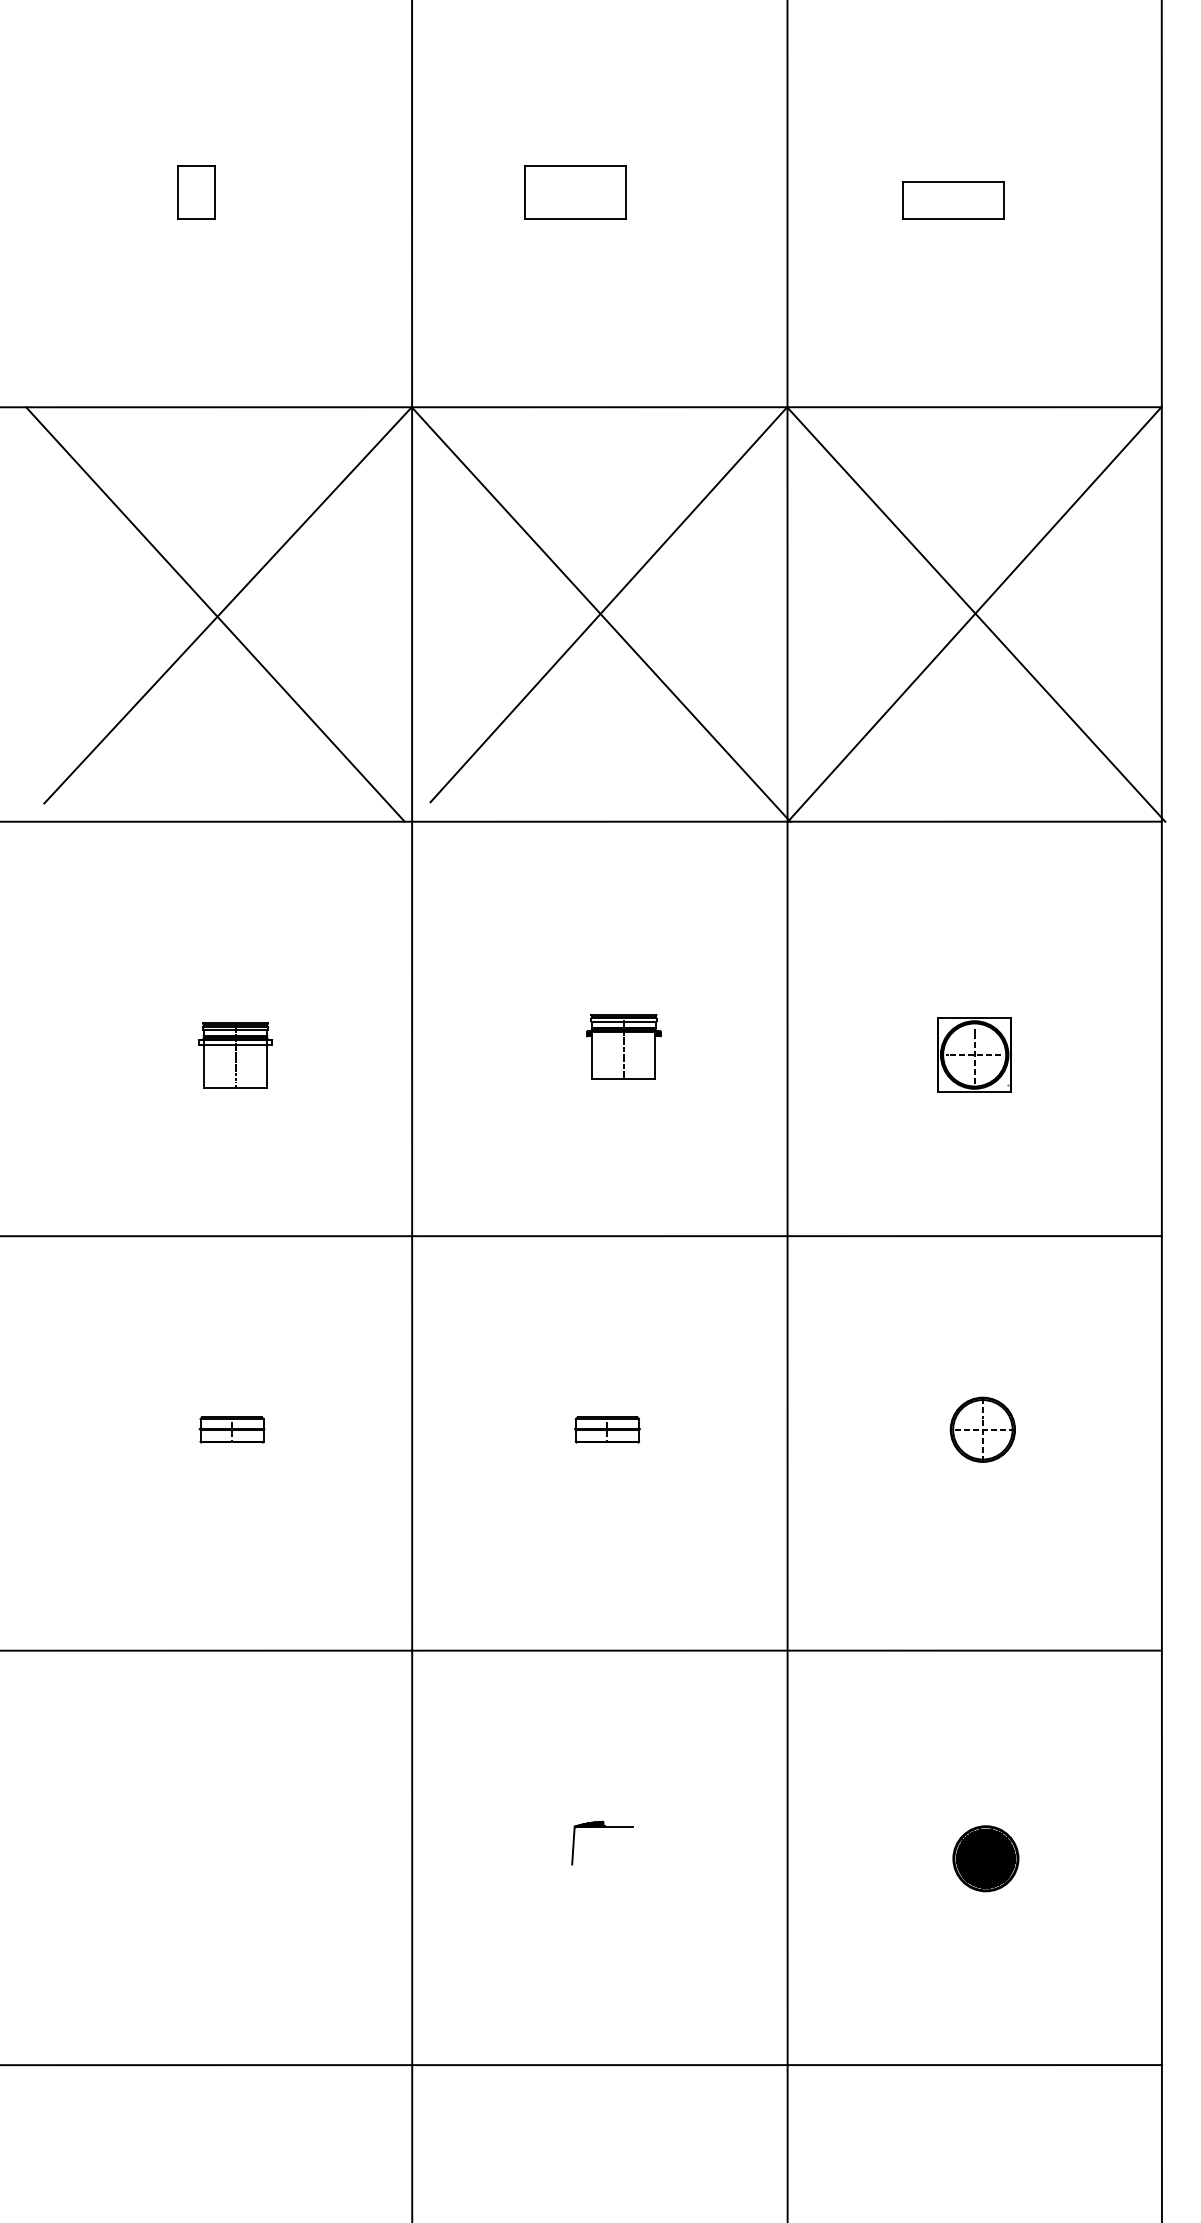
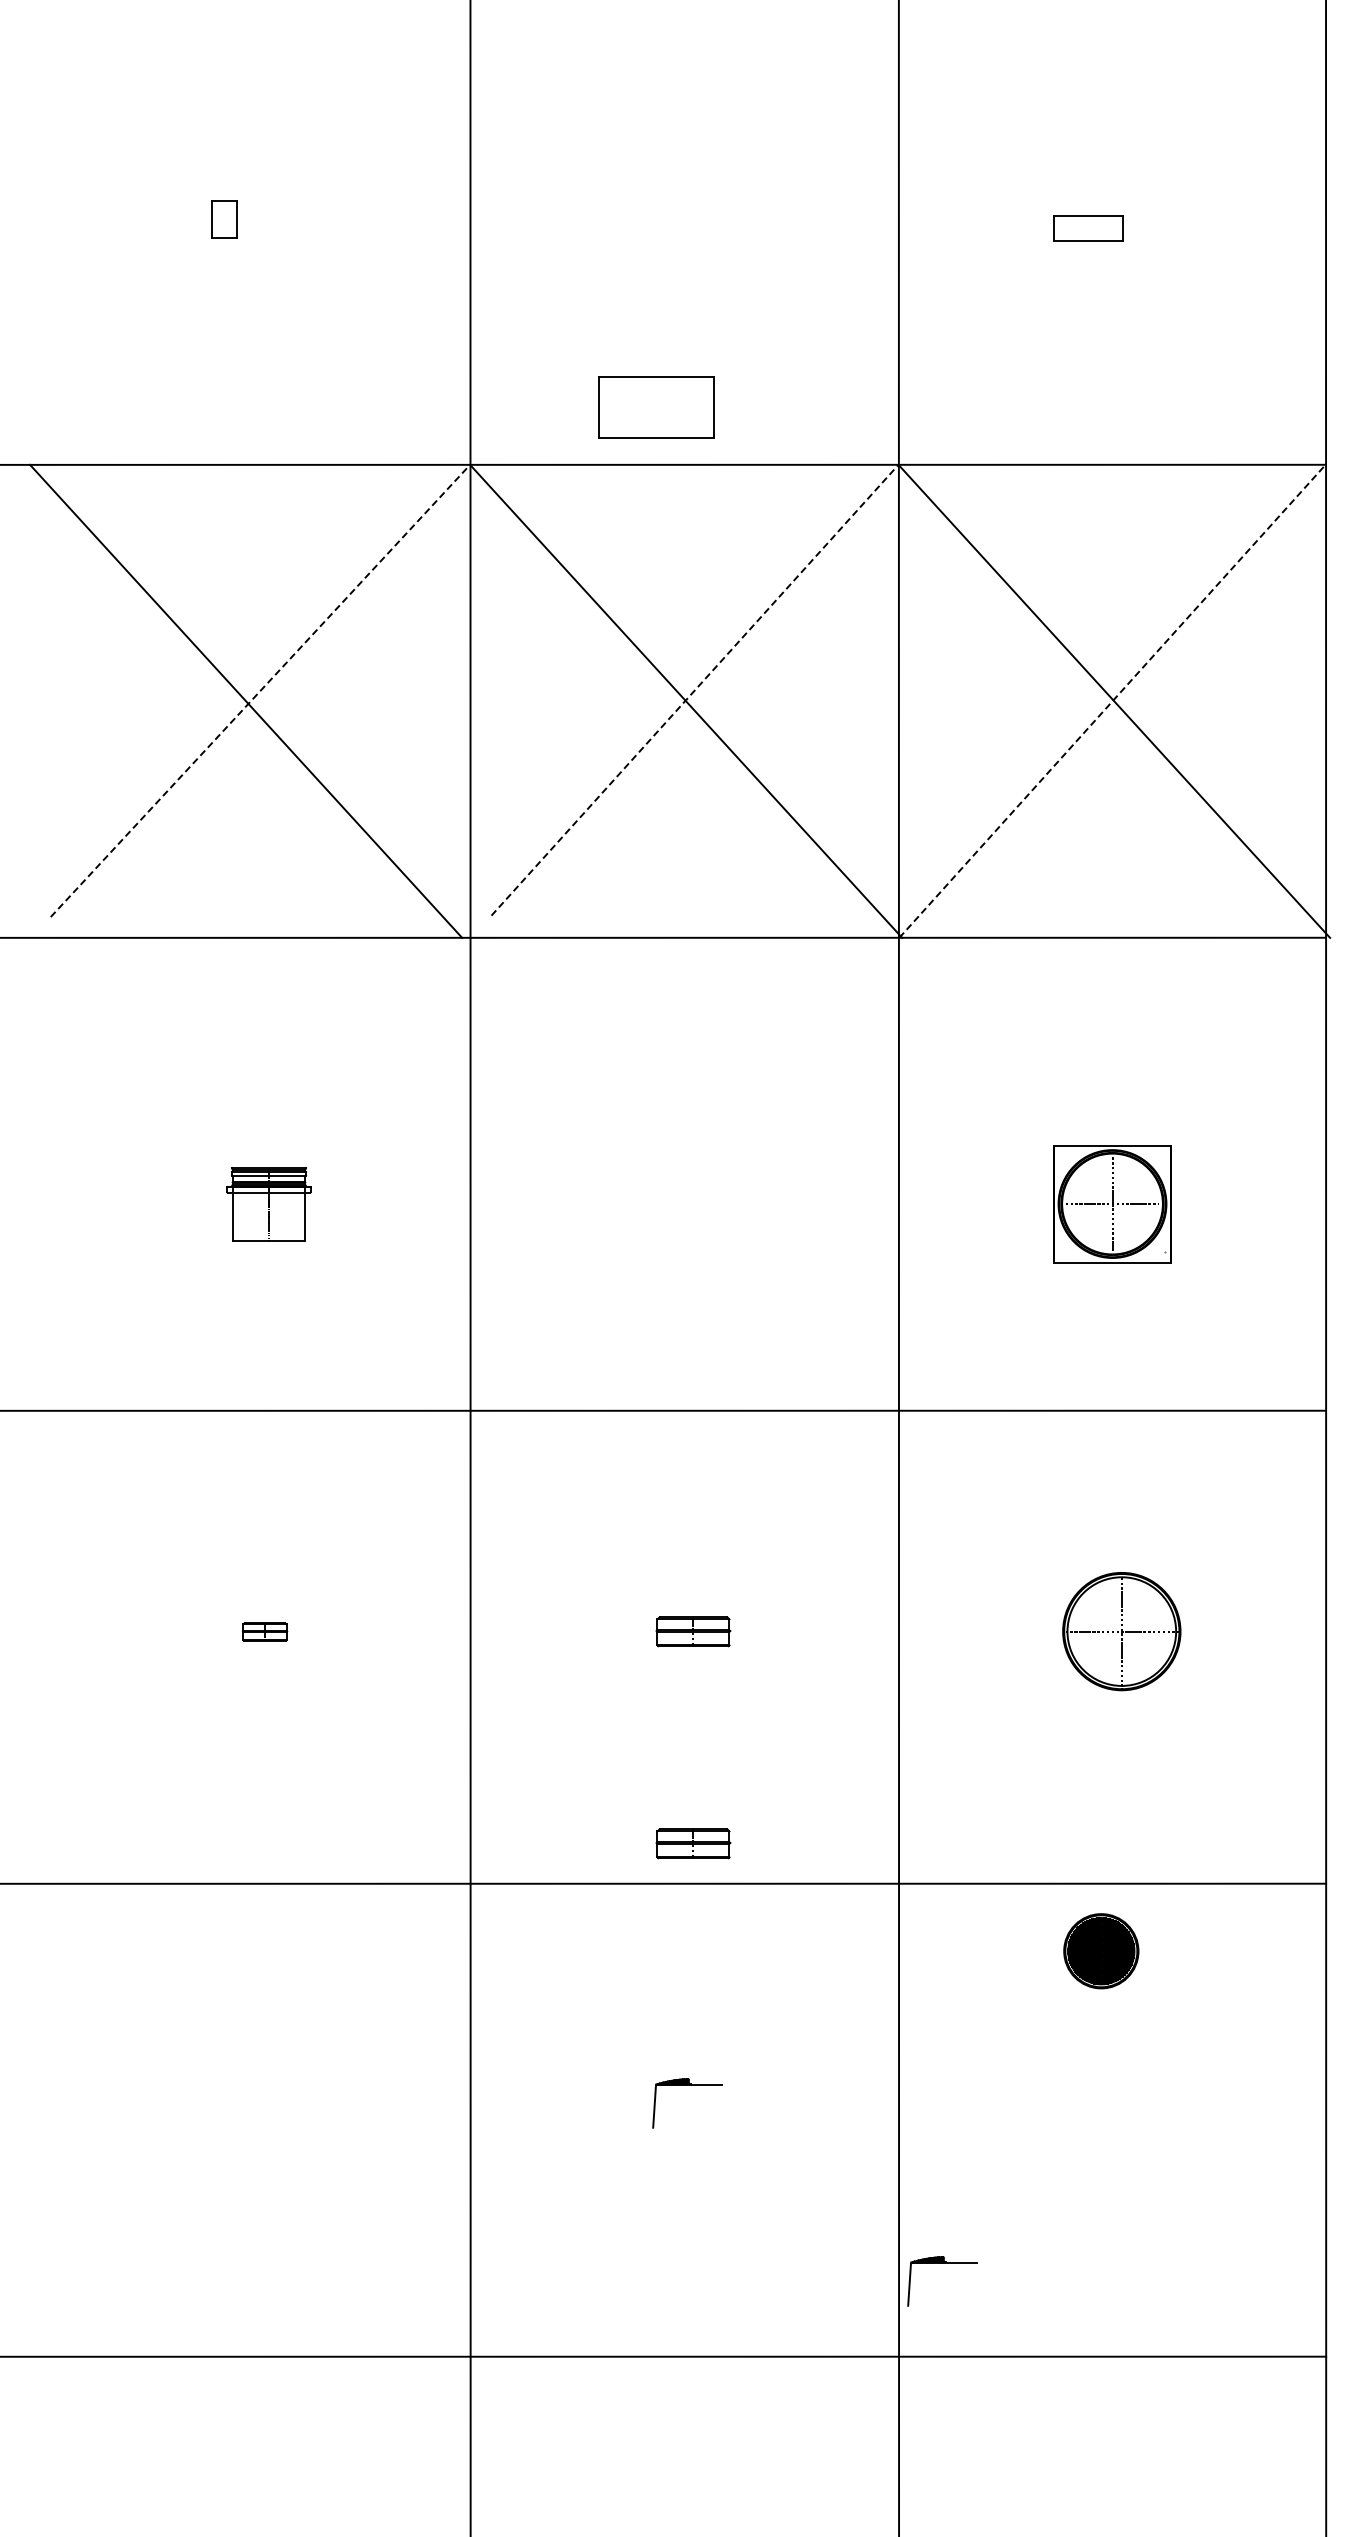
part: (196, 192) -> (224, 219), size x0.6
part: (575, 192) -> (656, 407), moved
part: (953, 200) -> (1088, 228), size x0.6
line: (228, 604) -> (260, 690), solid -> dashed
line: (609, 604) -> (695, 690), solid -> dashed
line: (974, 613) -> (1112, 700), solid -> dashed
part: (623, 1046) -> (711, 1194), removed
part: (974, 1054) -> (1112, 1203), size x1.4
part: (231, 1429) -> (264, 1631), size x0.6
part: (982, 1429) -> (1121, 1631), size x1.6
part: (607, 1615) -> (693, 1843), added
part: (986, 1858) -> (1101, 1951), moved
part: (825, 1983) -> (942, 2263), added

